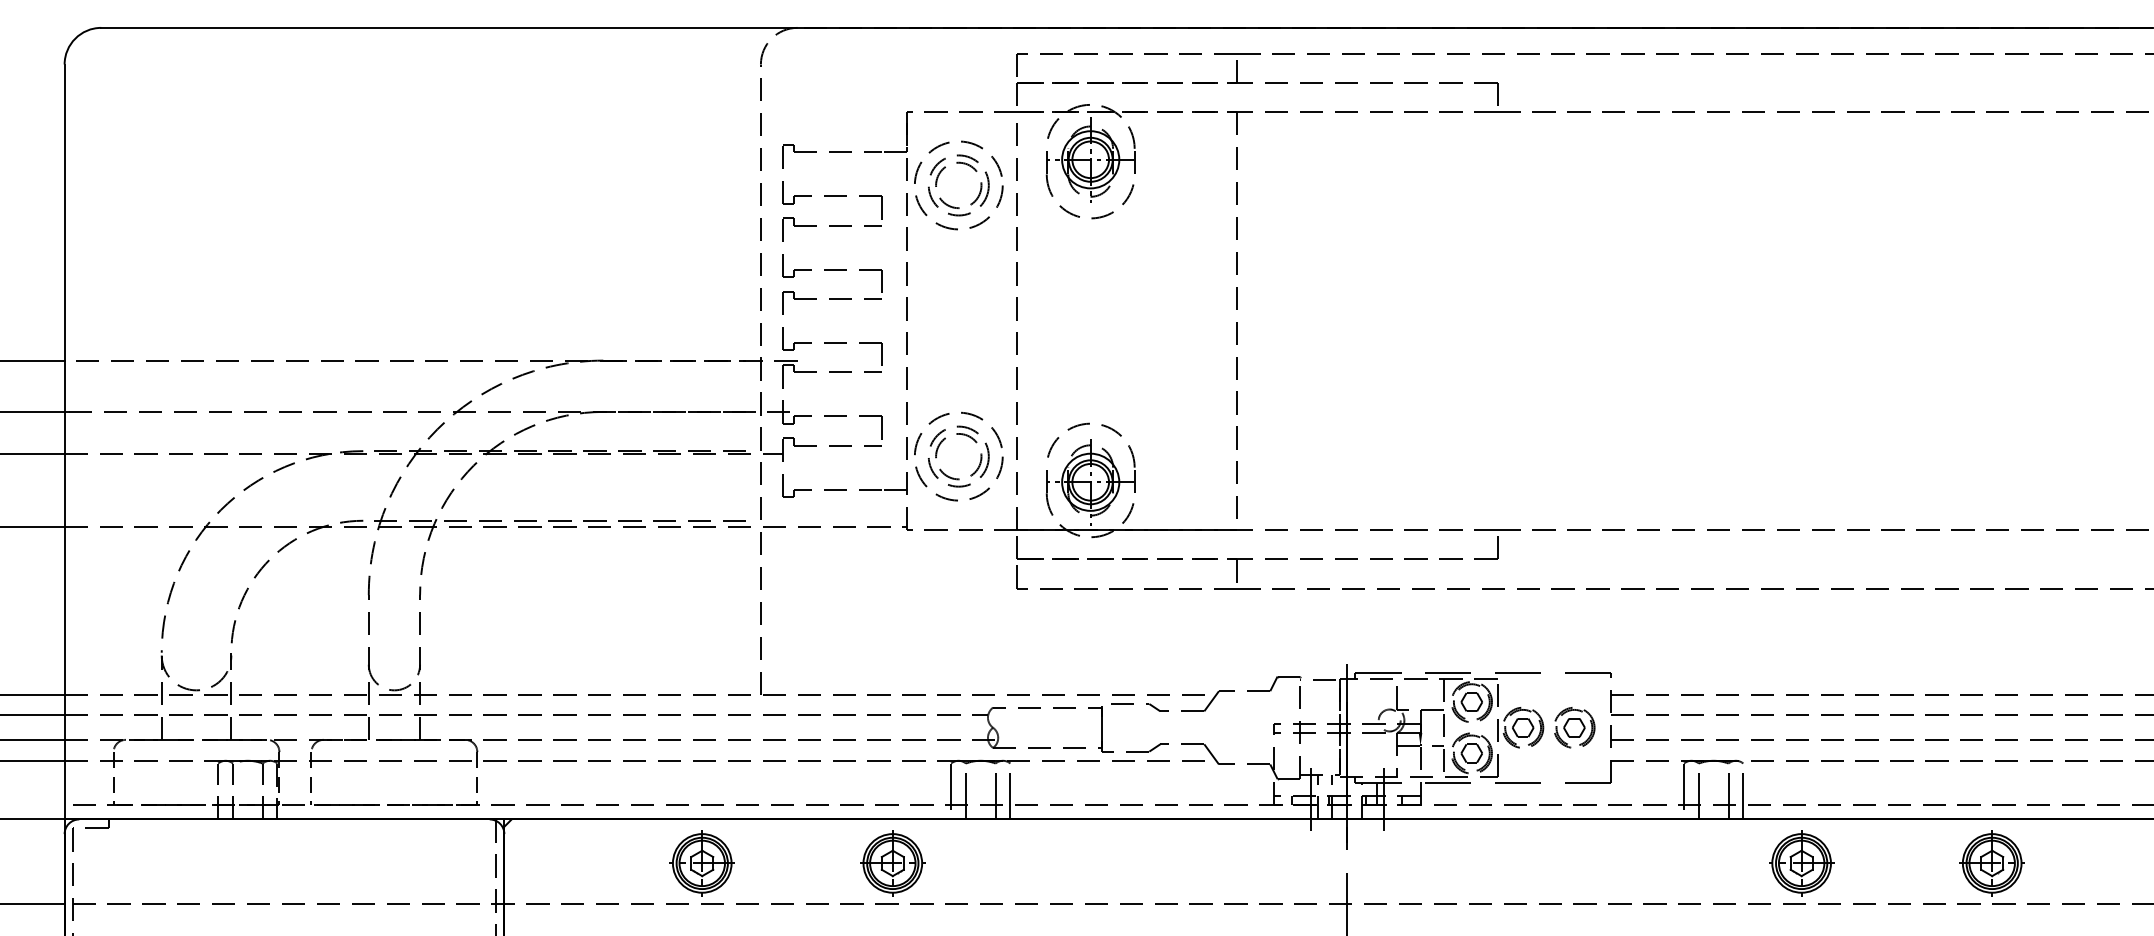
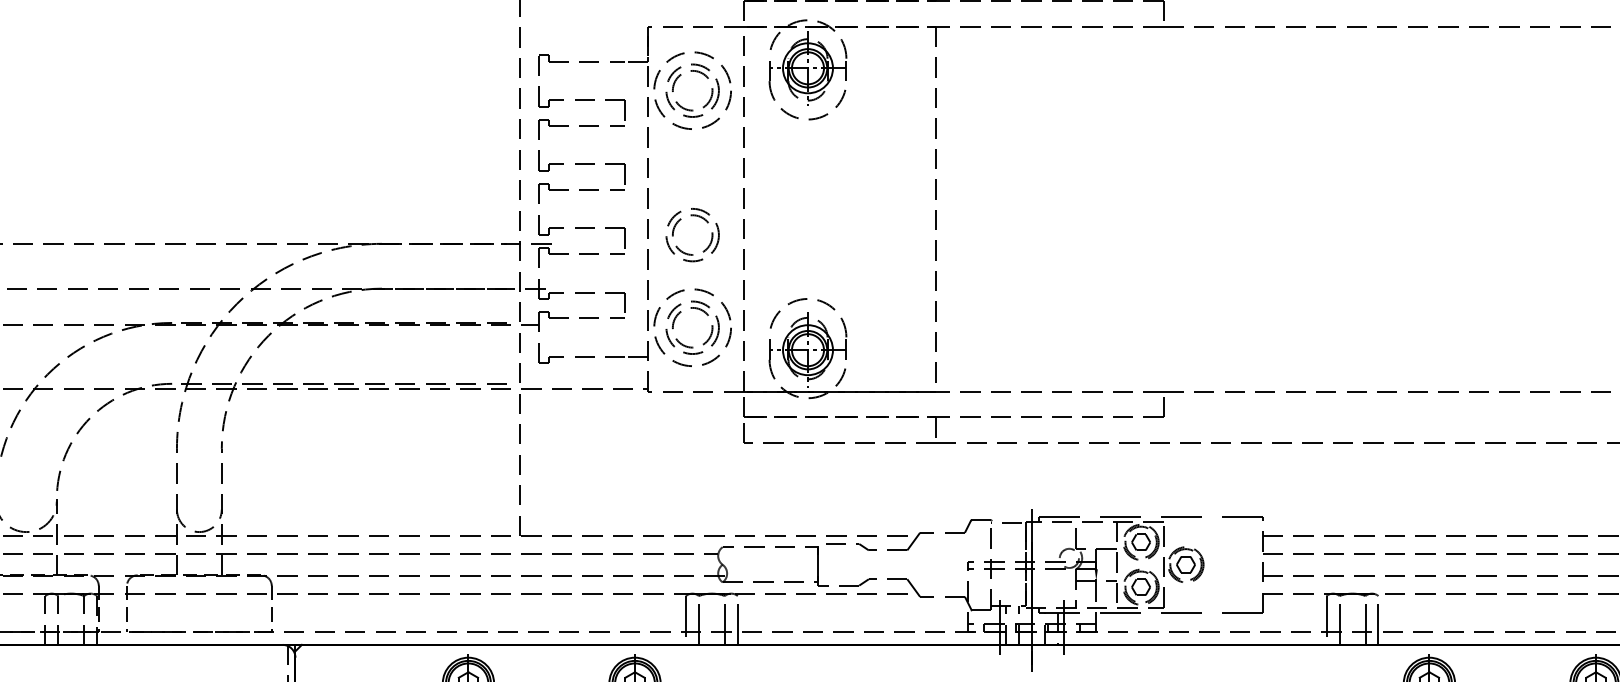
part: (940, 339) -> (676, 225), added
part: (1574, 727) -> (1230, 564), removed

